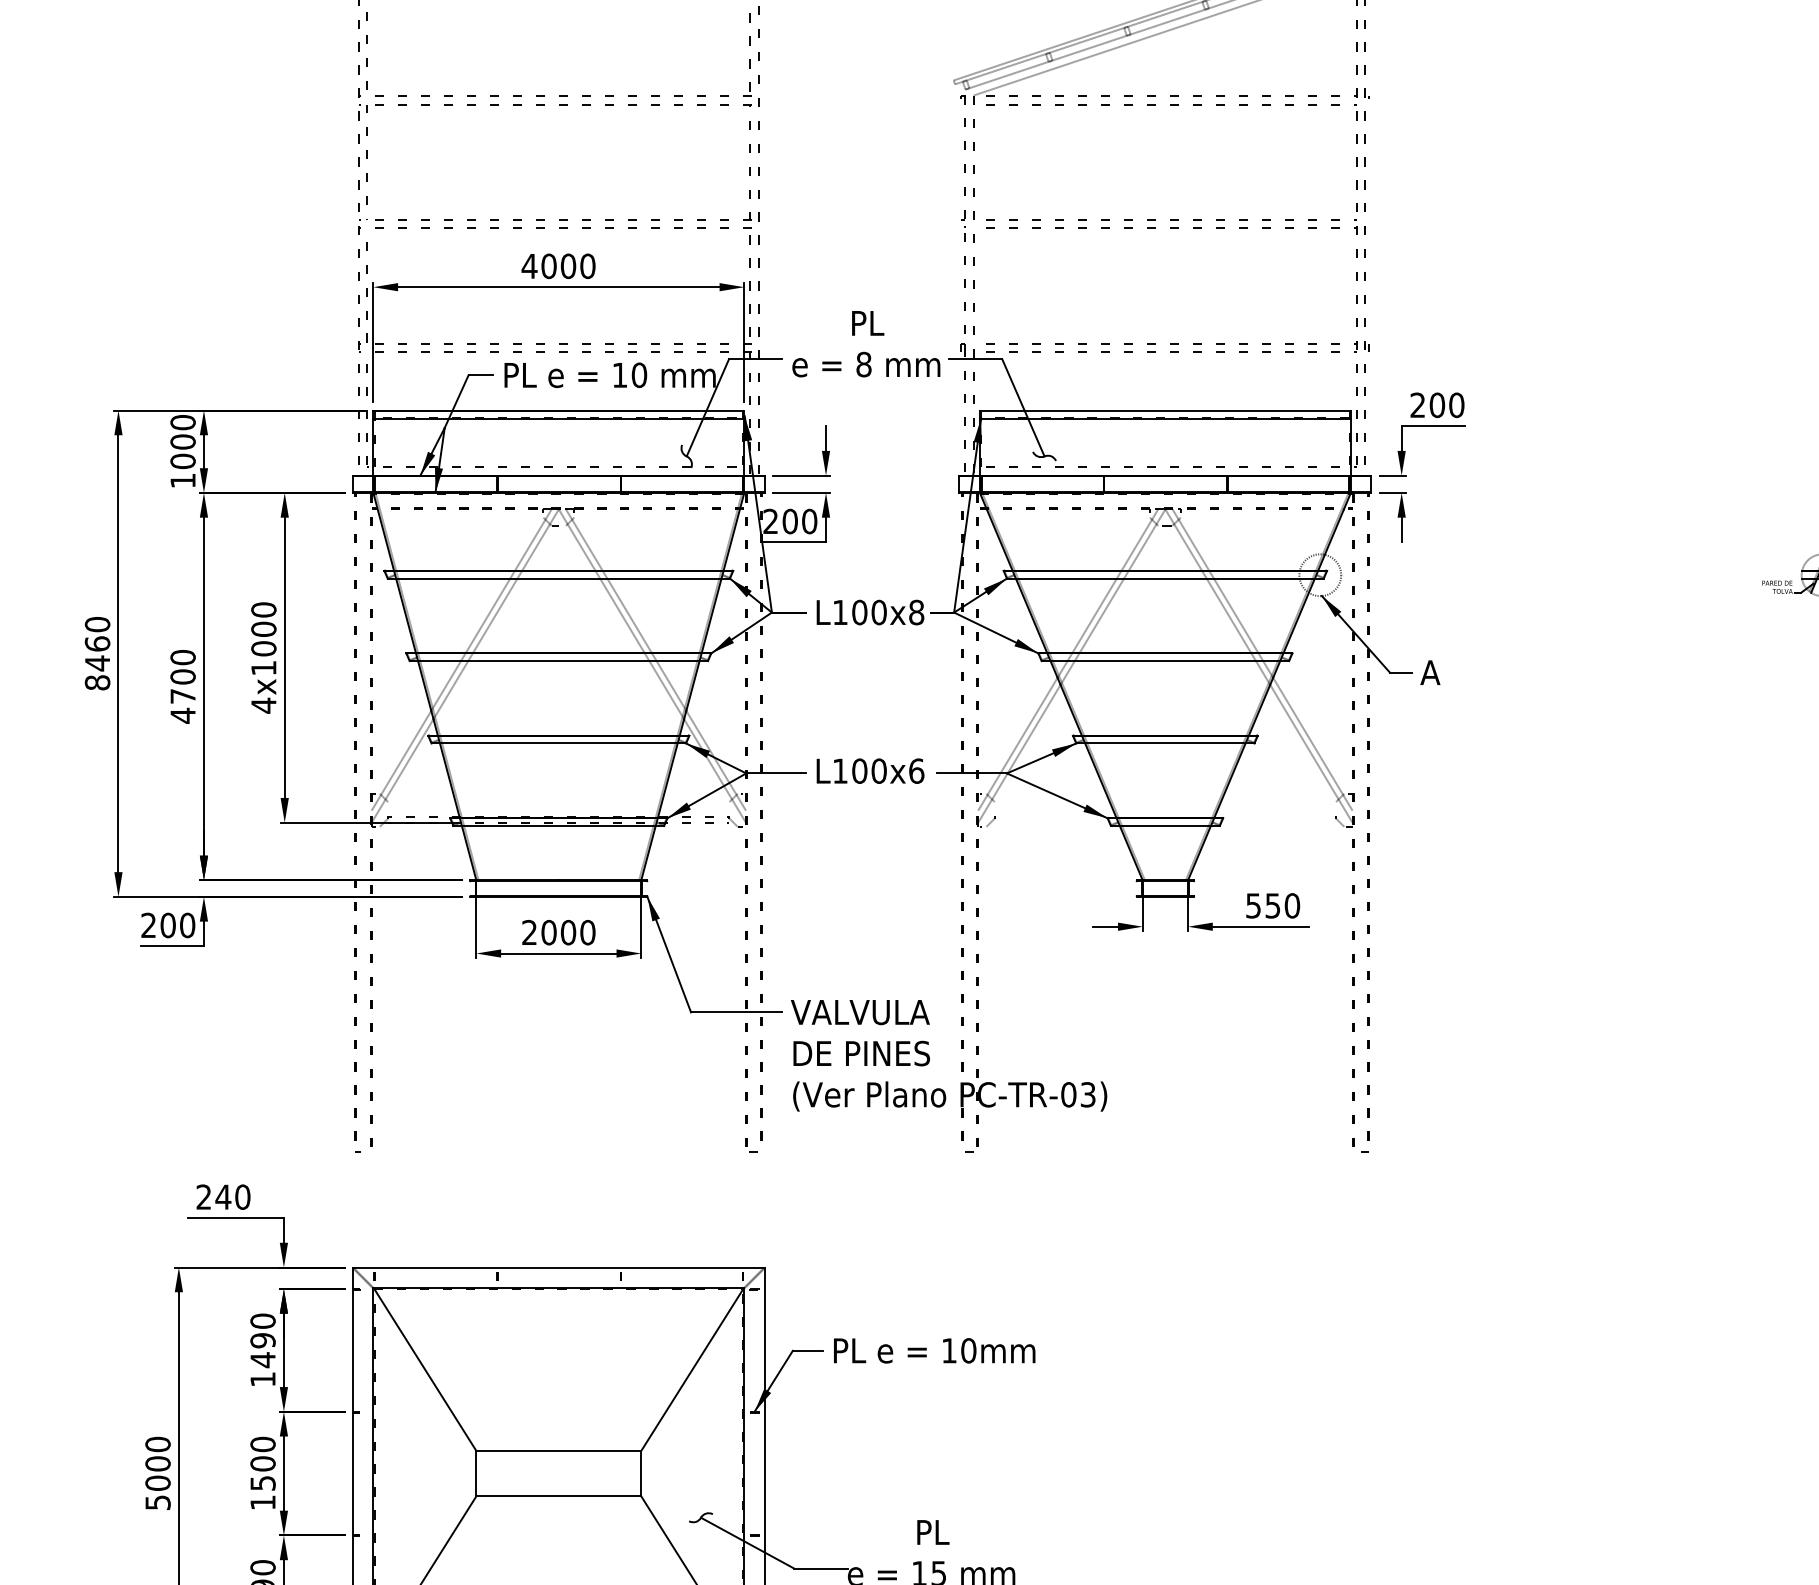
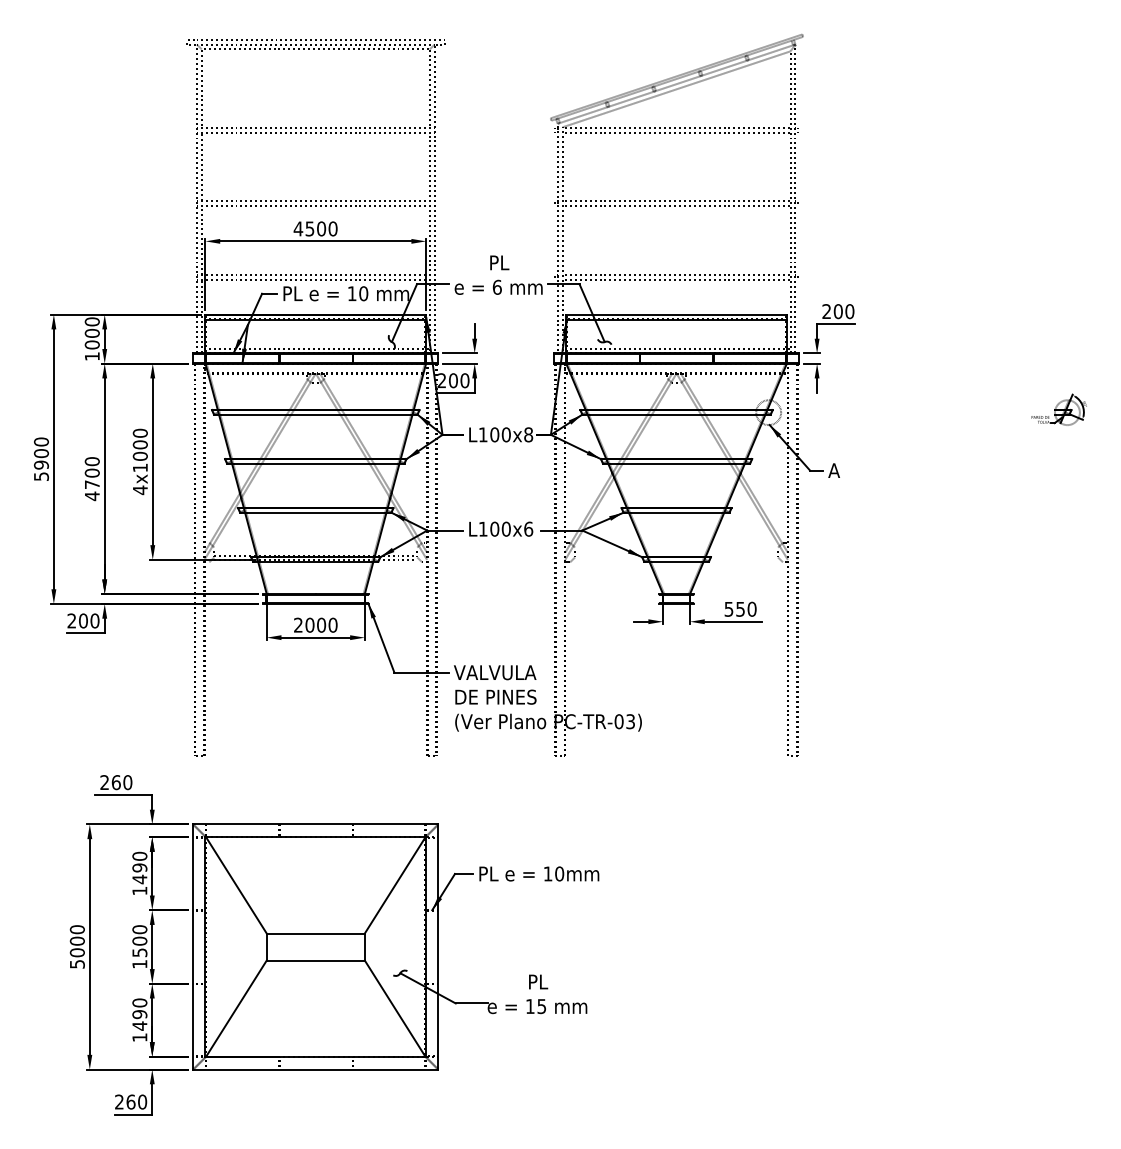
text: (548, 265) -> (309, 228), 4000 -> 4500
text: (862, 363) -> (496, 286), 8 -> 6
text: (97, 664) -> (41, 465), 8460 -> 5900
text: (223, 1197) -> (116, 782), 240 -> 260

